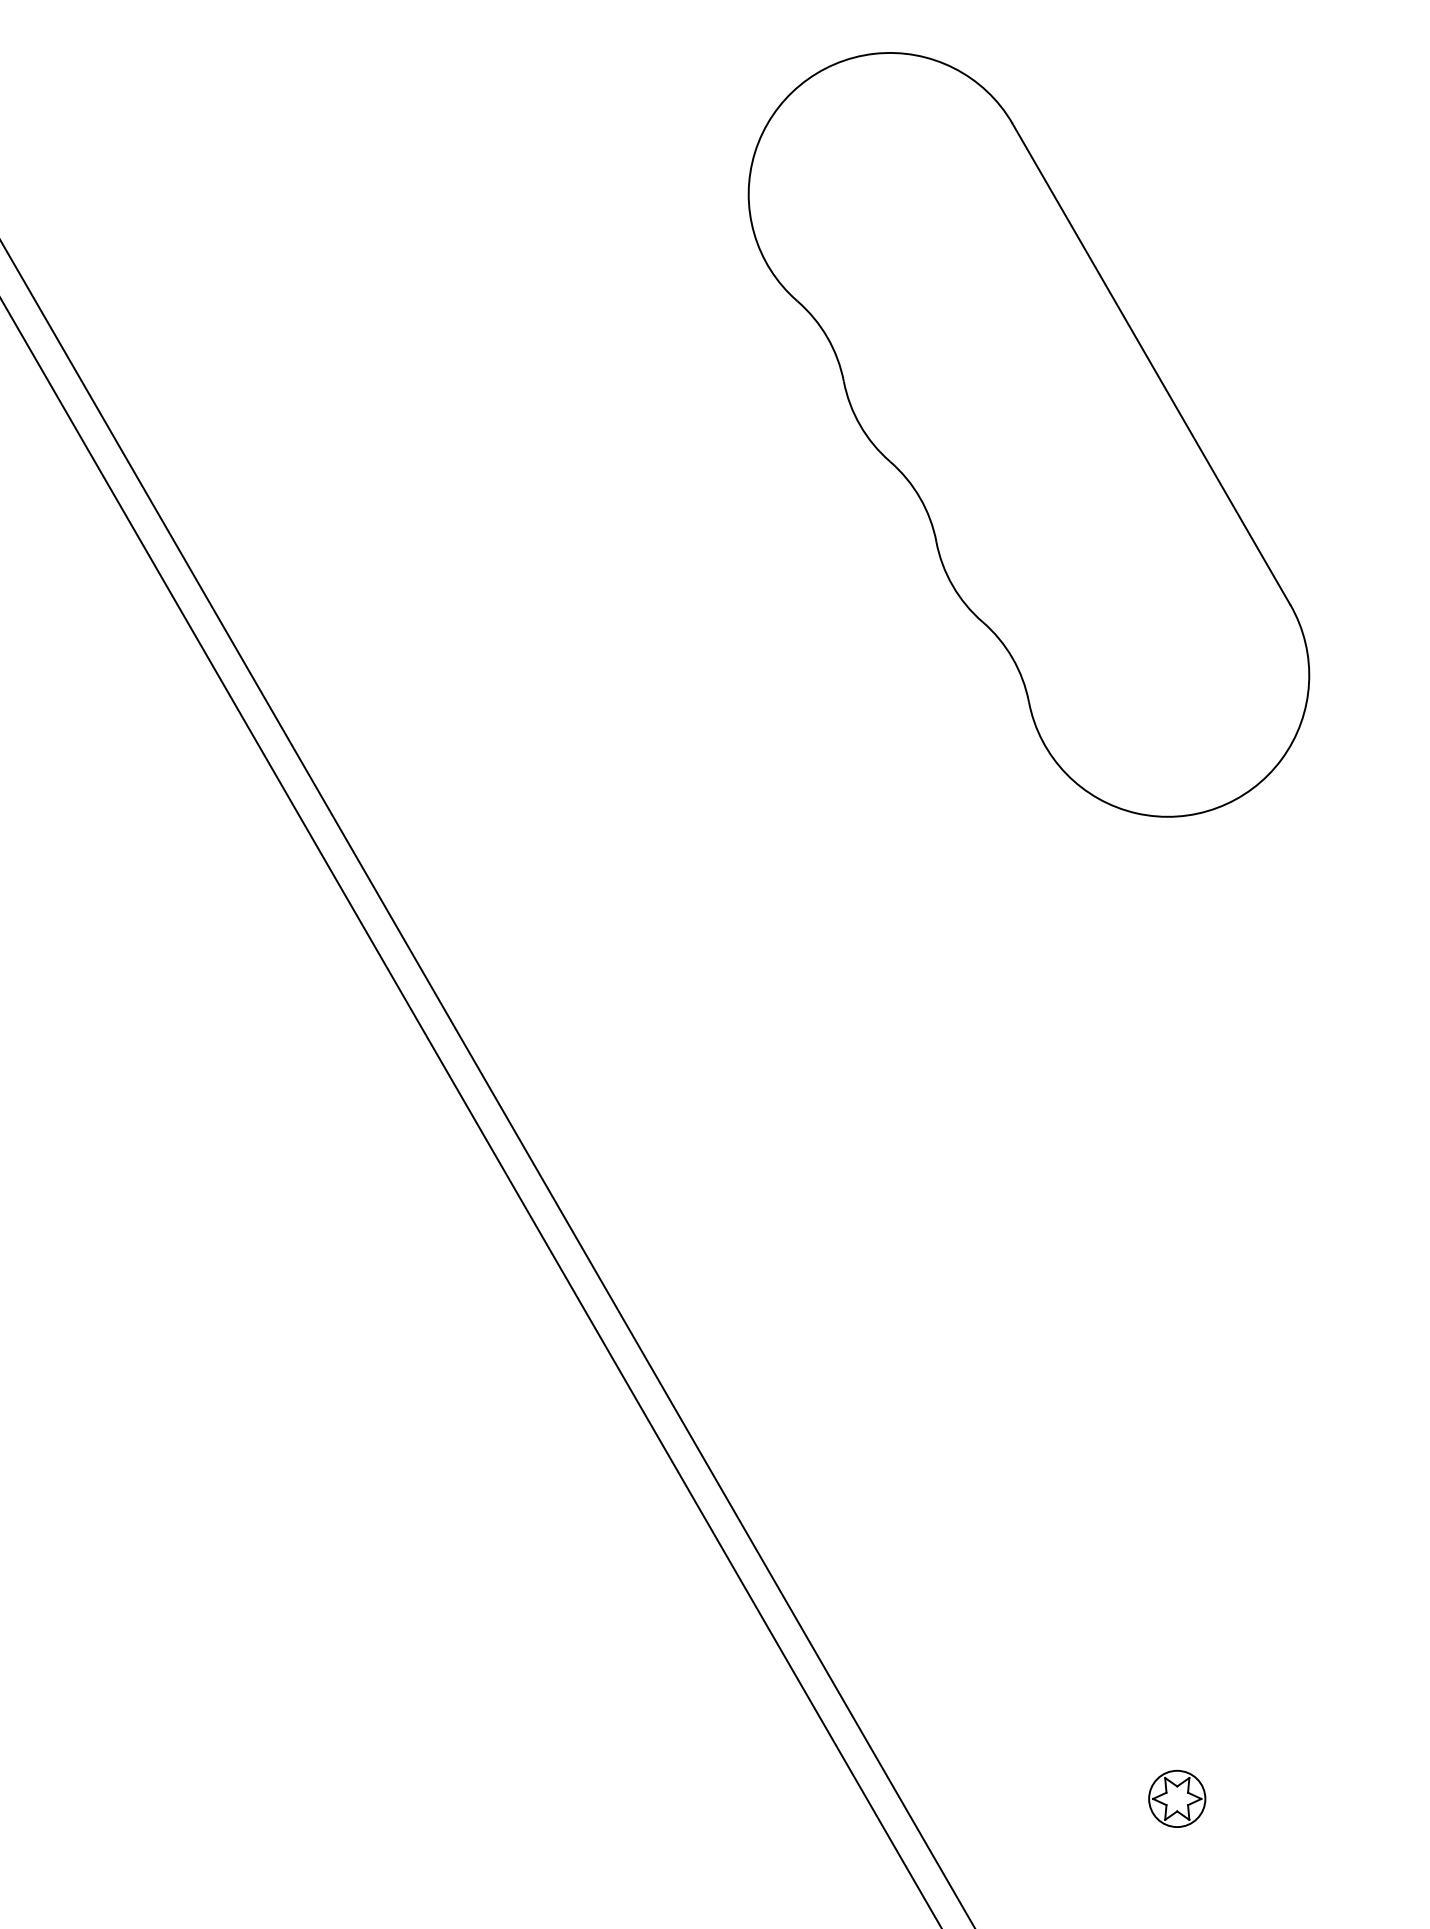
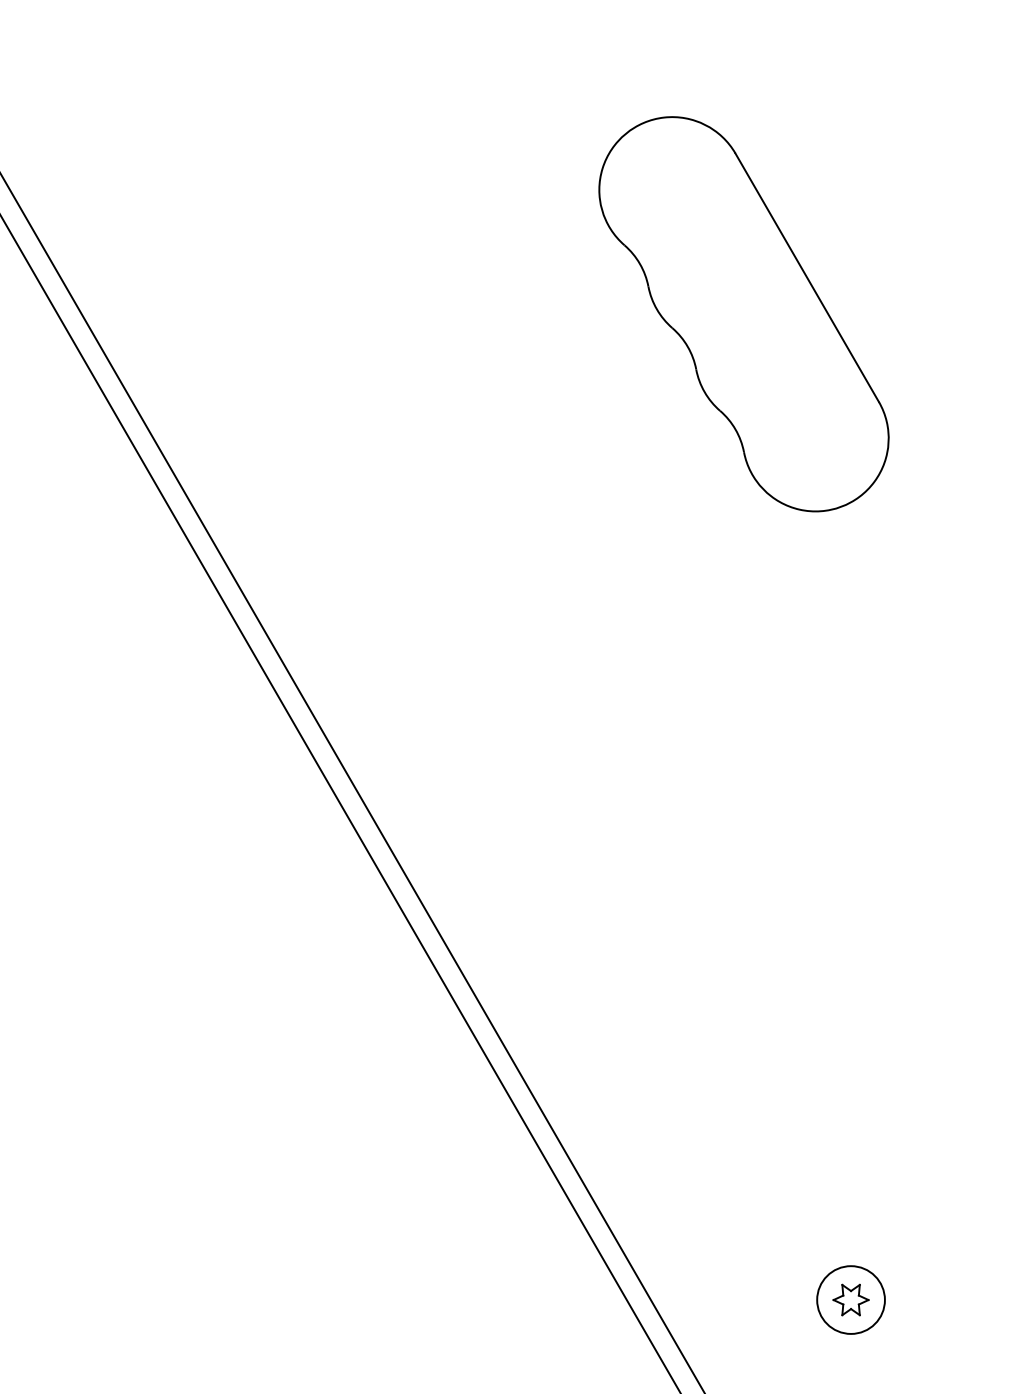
part: (1029, 434) -> (744, 313), size x0.71
circle: (1177, 1798) -> (851, 1299), size x1.67

